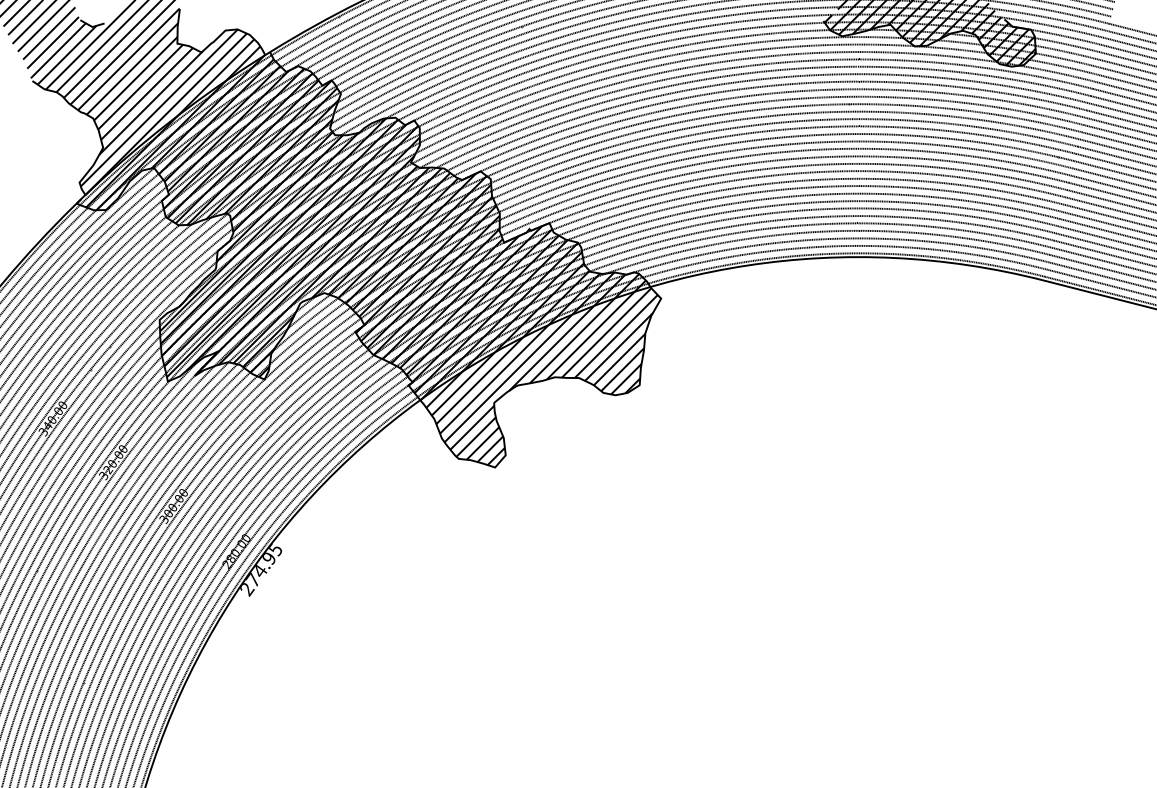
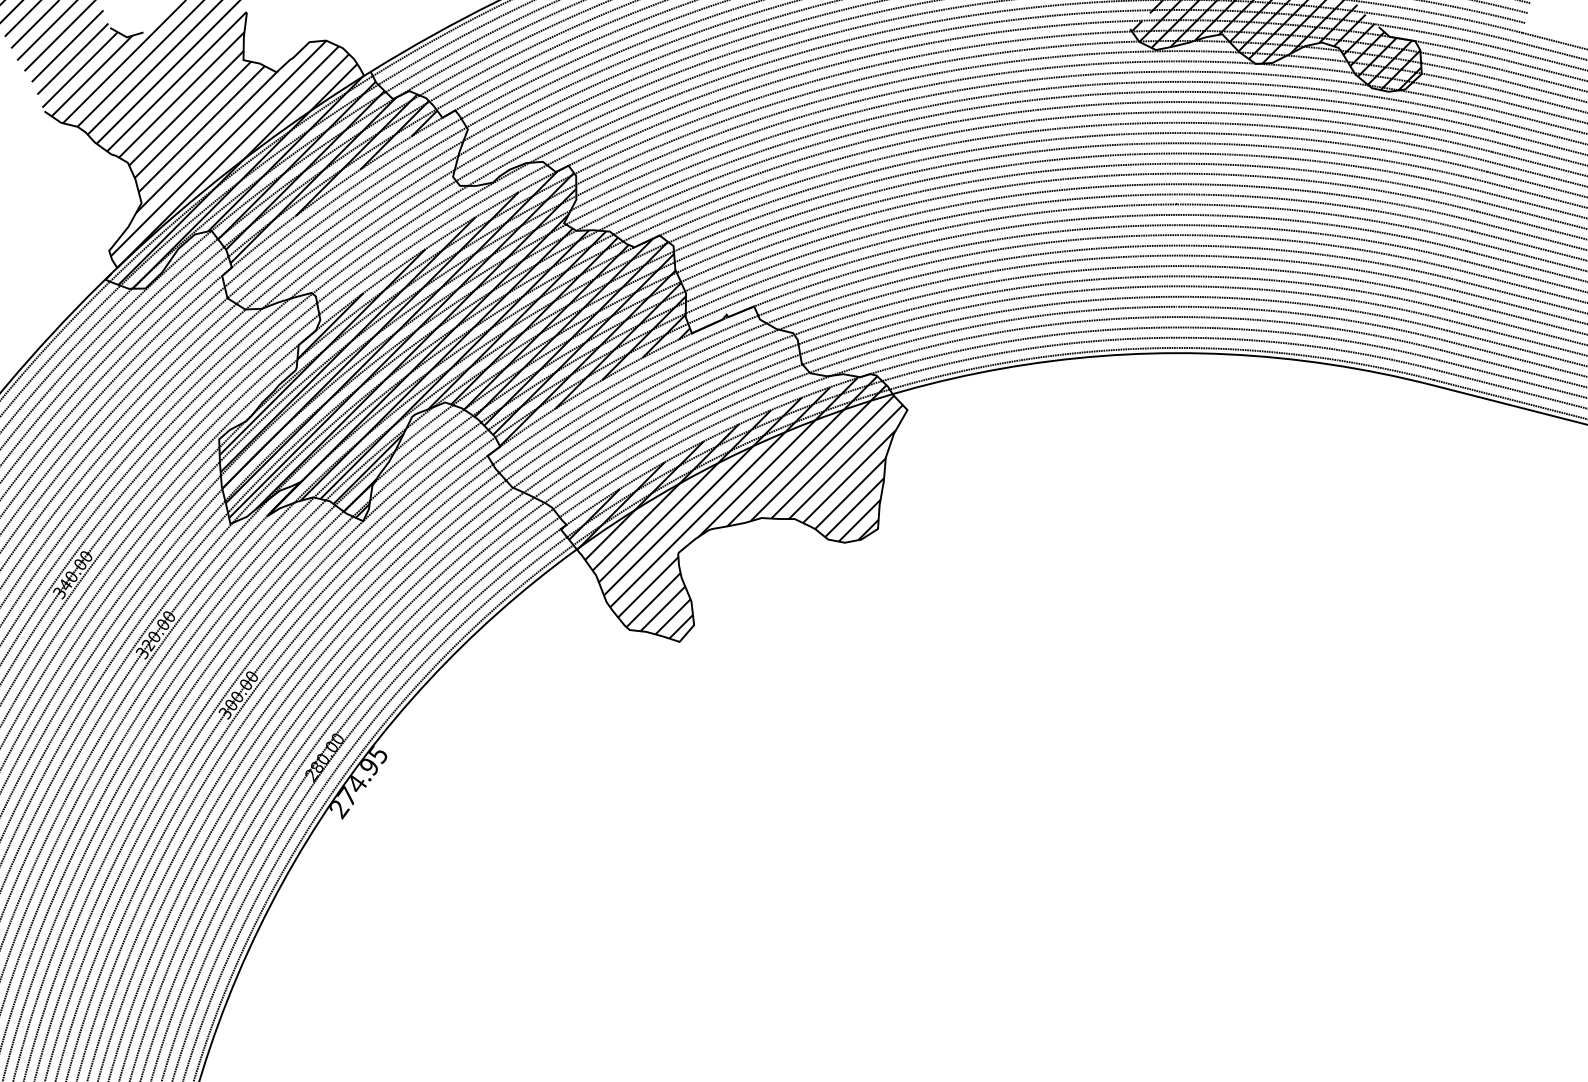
hatch: (280, 155) -> (384, 213), removed
hatch: (490, 304) -> (673, 418), removed

